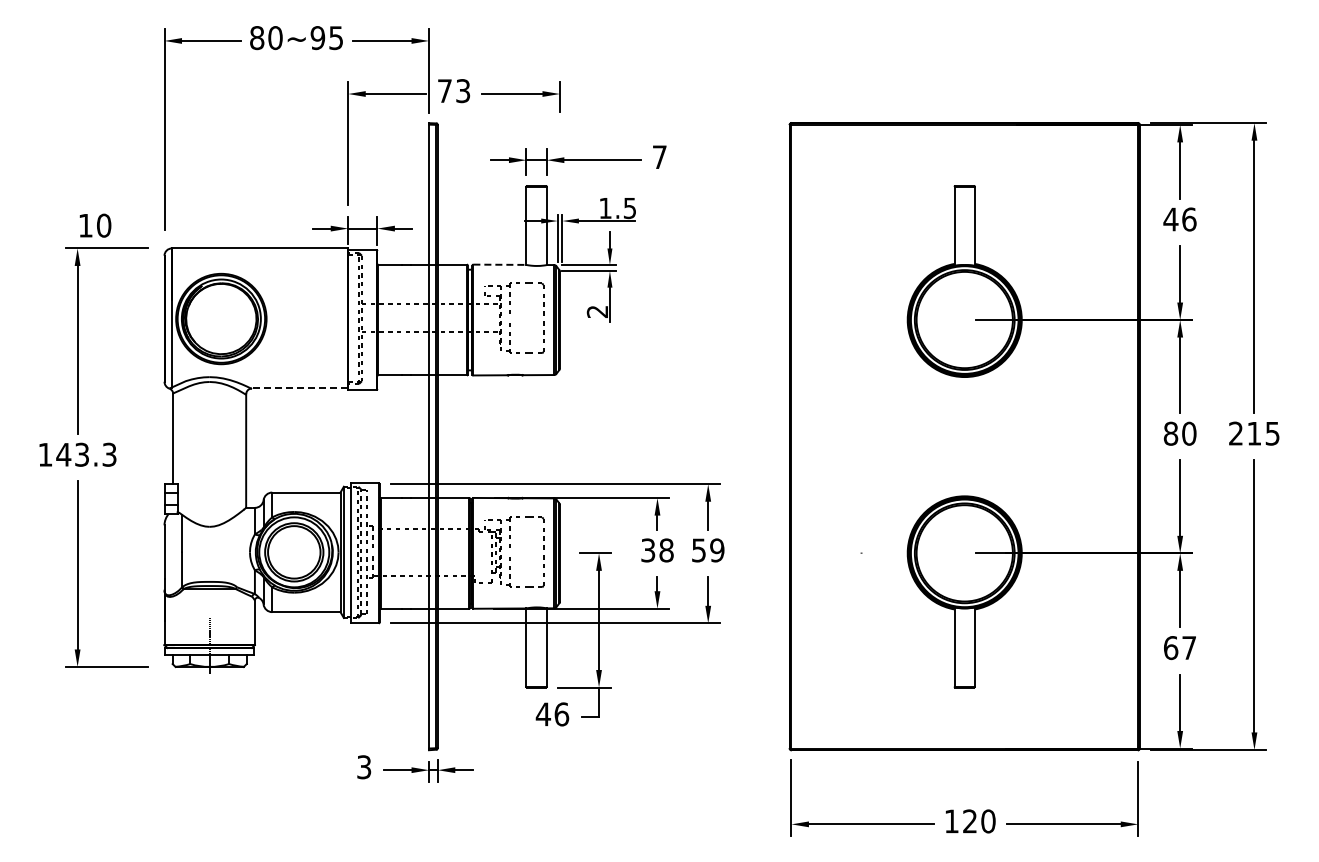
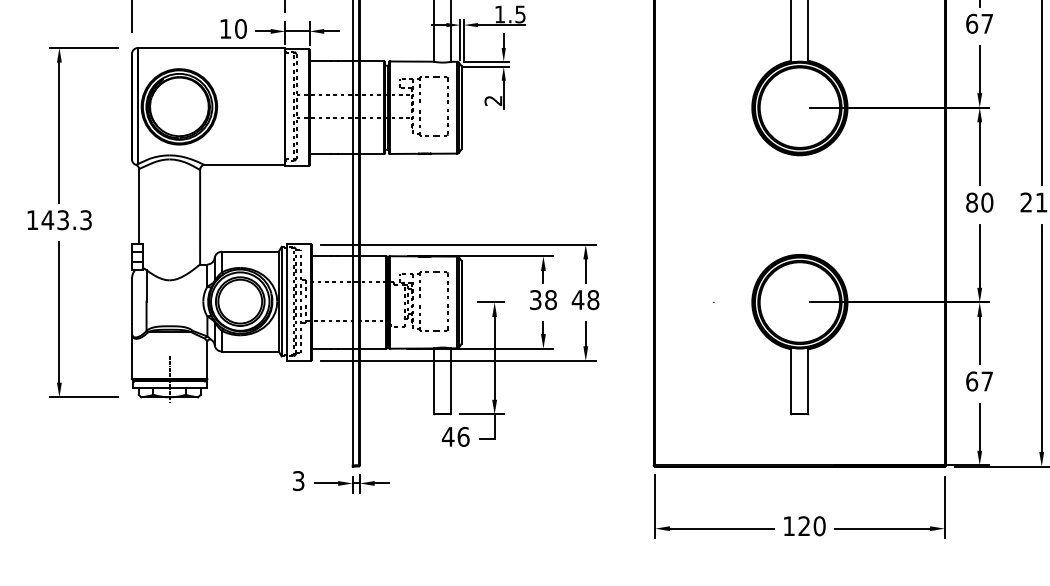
text: (1179, 219) -> (979, 23), 46 -> 67
text: (95, 225) -> (233, 28), moved
line: (500, 264) -> (412, 61), dashed -> solid
line: (299, 388) -> (244, 164), dashed -> solid
text: (707, 550) -> (585, 300), 59 -> 48

